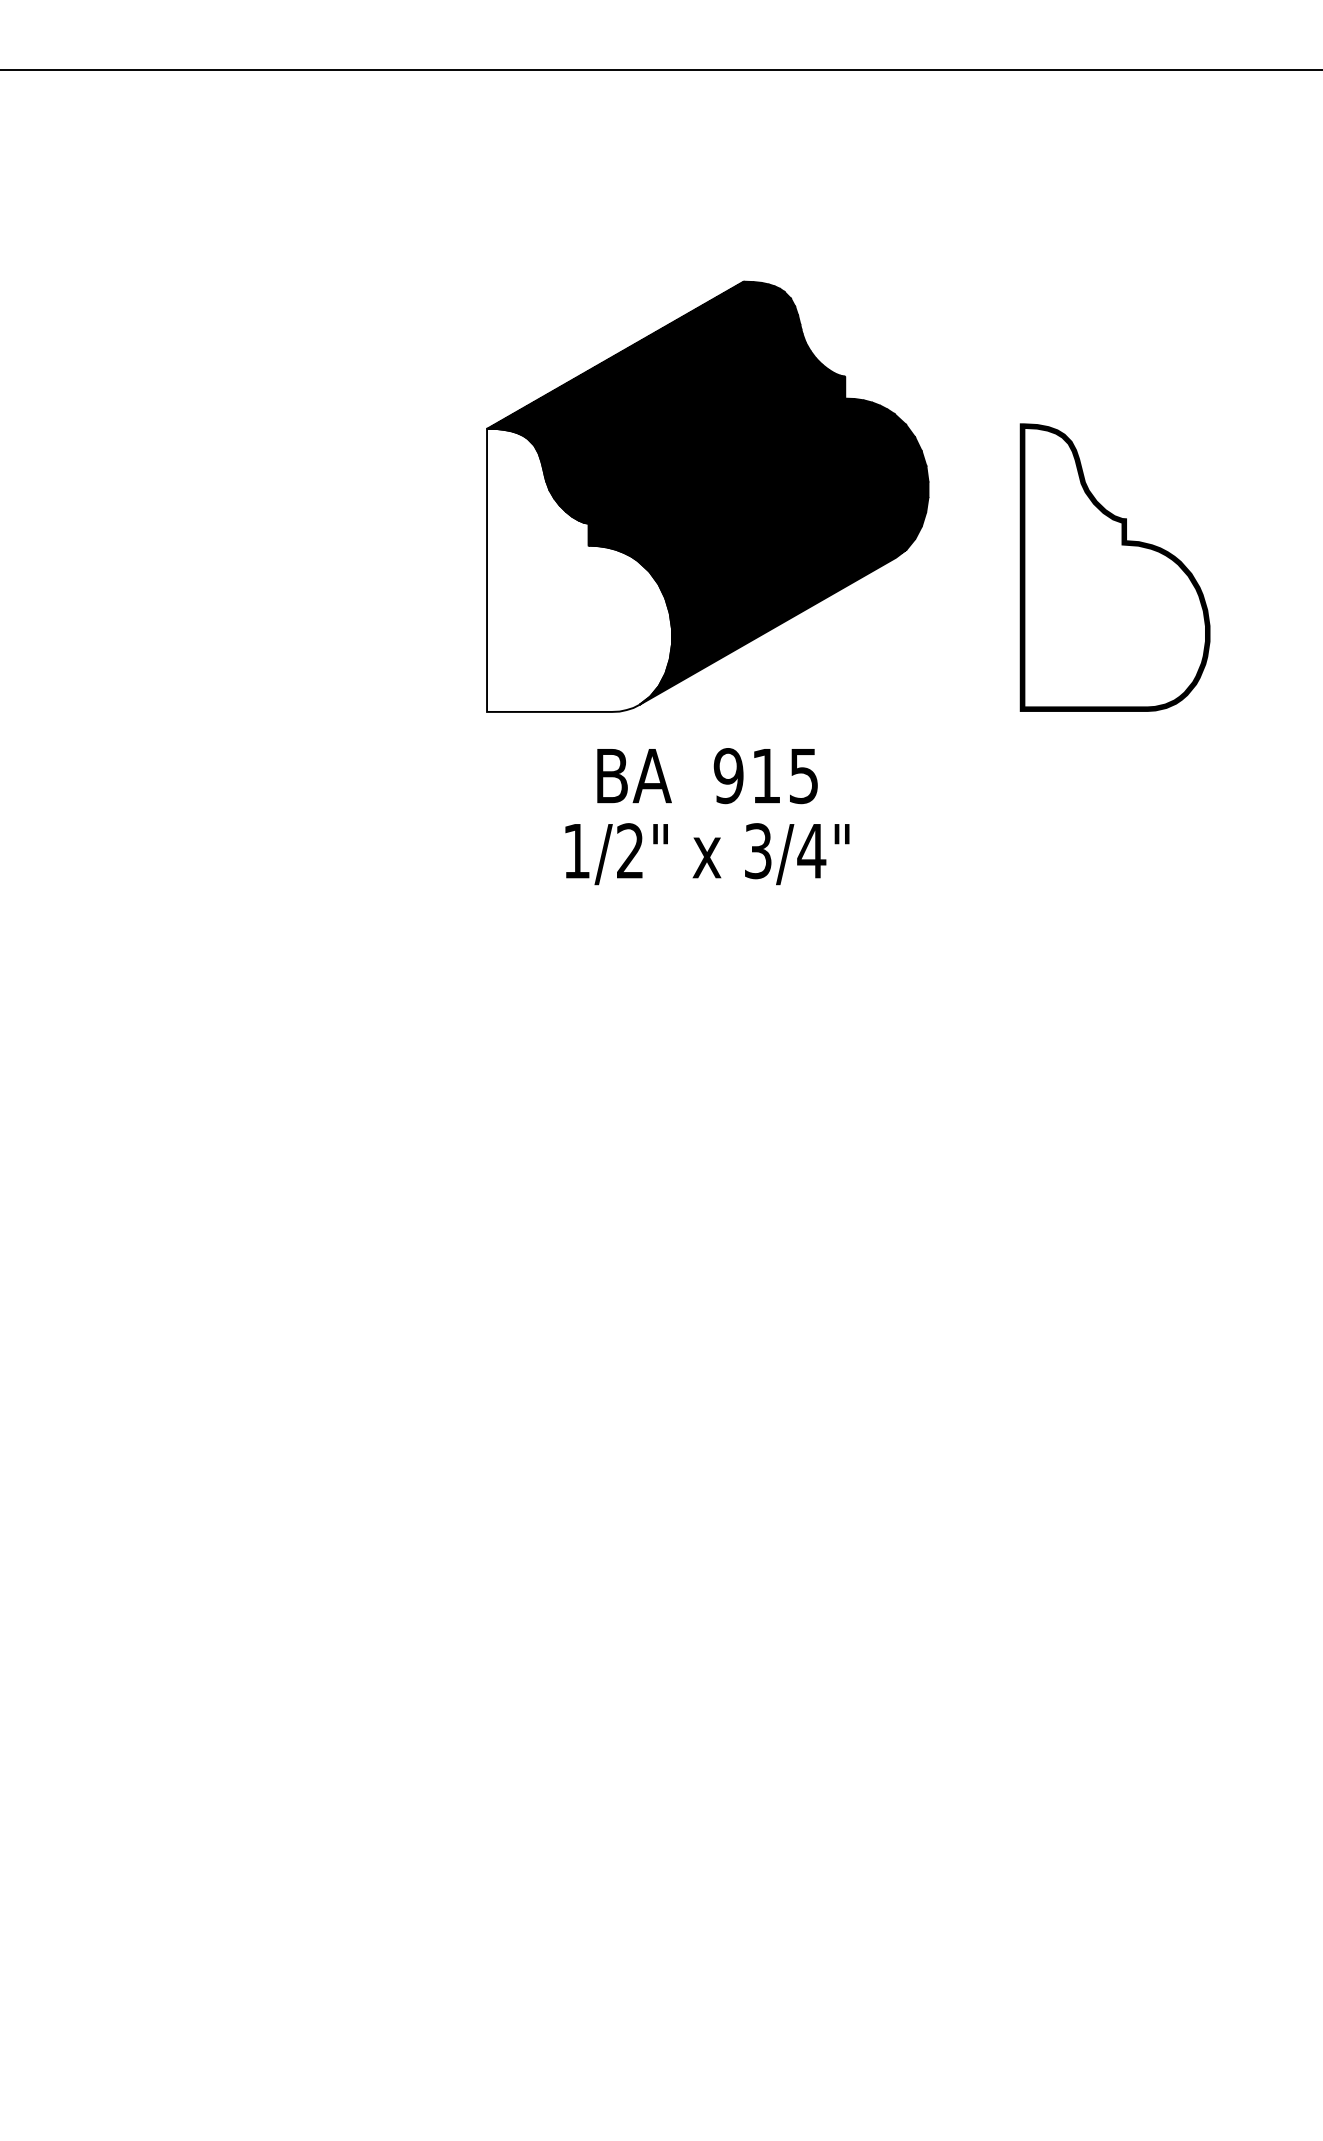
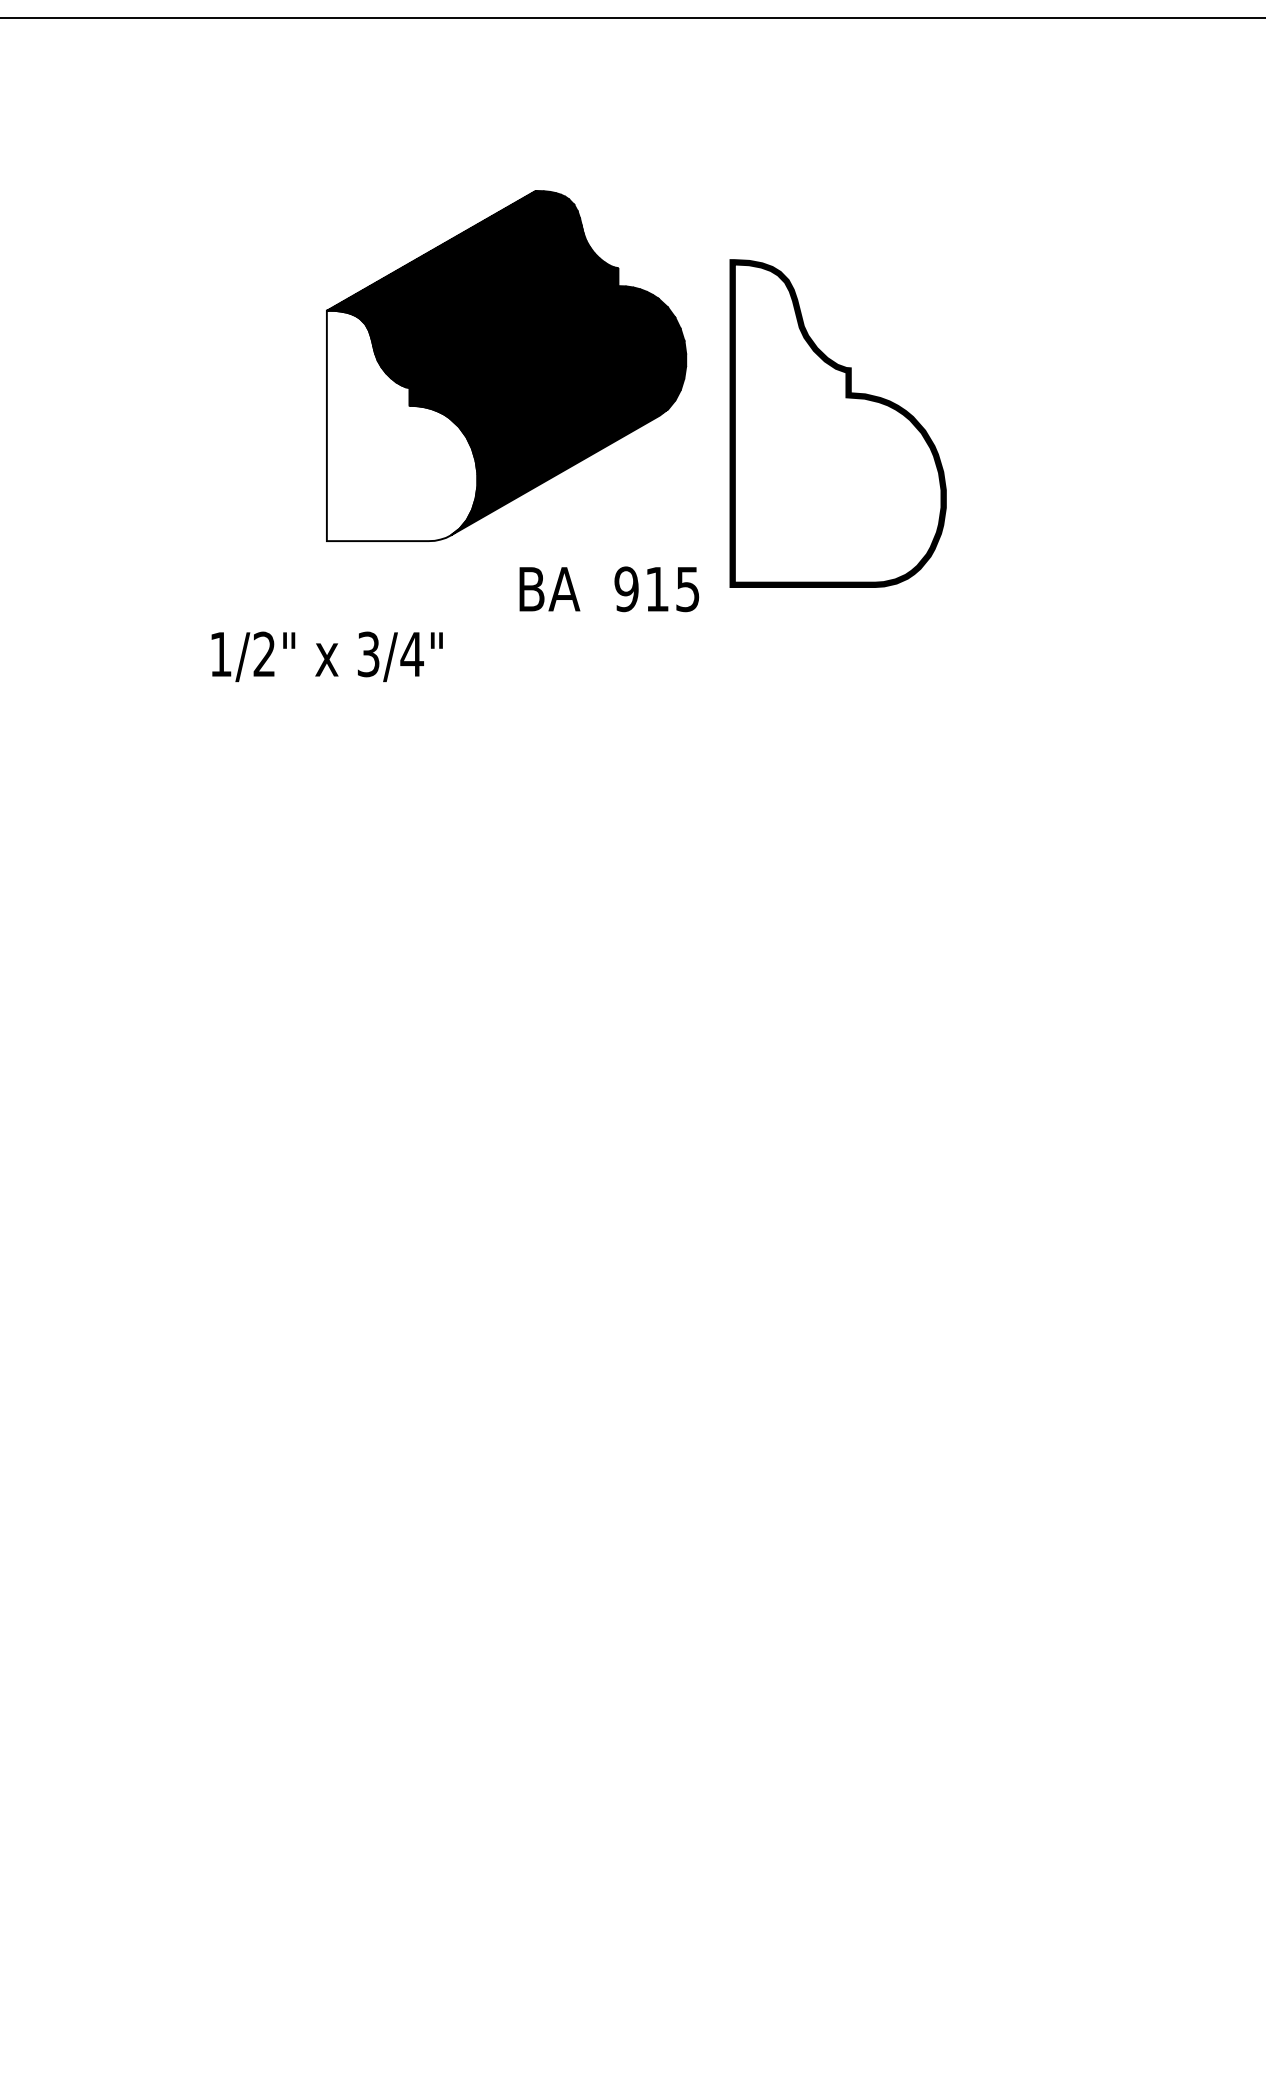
part: (1114, 567) -> (837, 423), size x1.4
text: (707, 776) -> (609, 589), moved
text: (706, 853) -> (326, 656), moved

